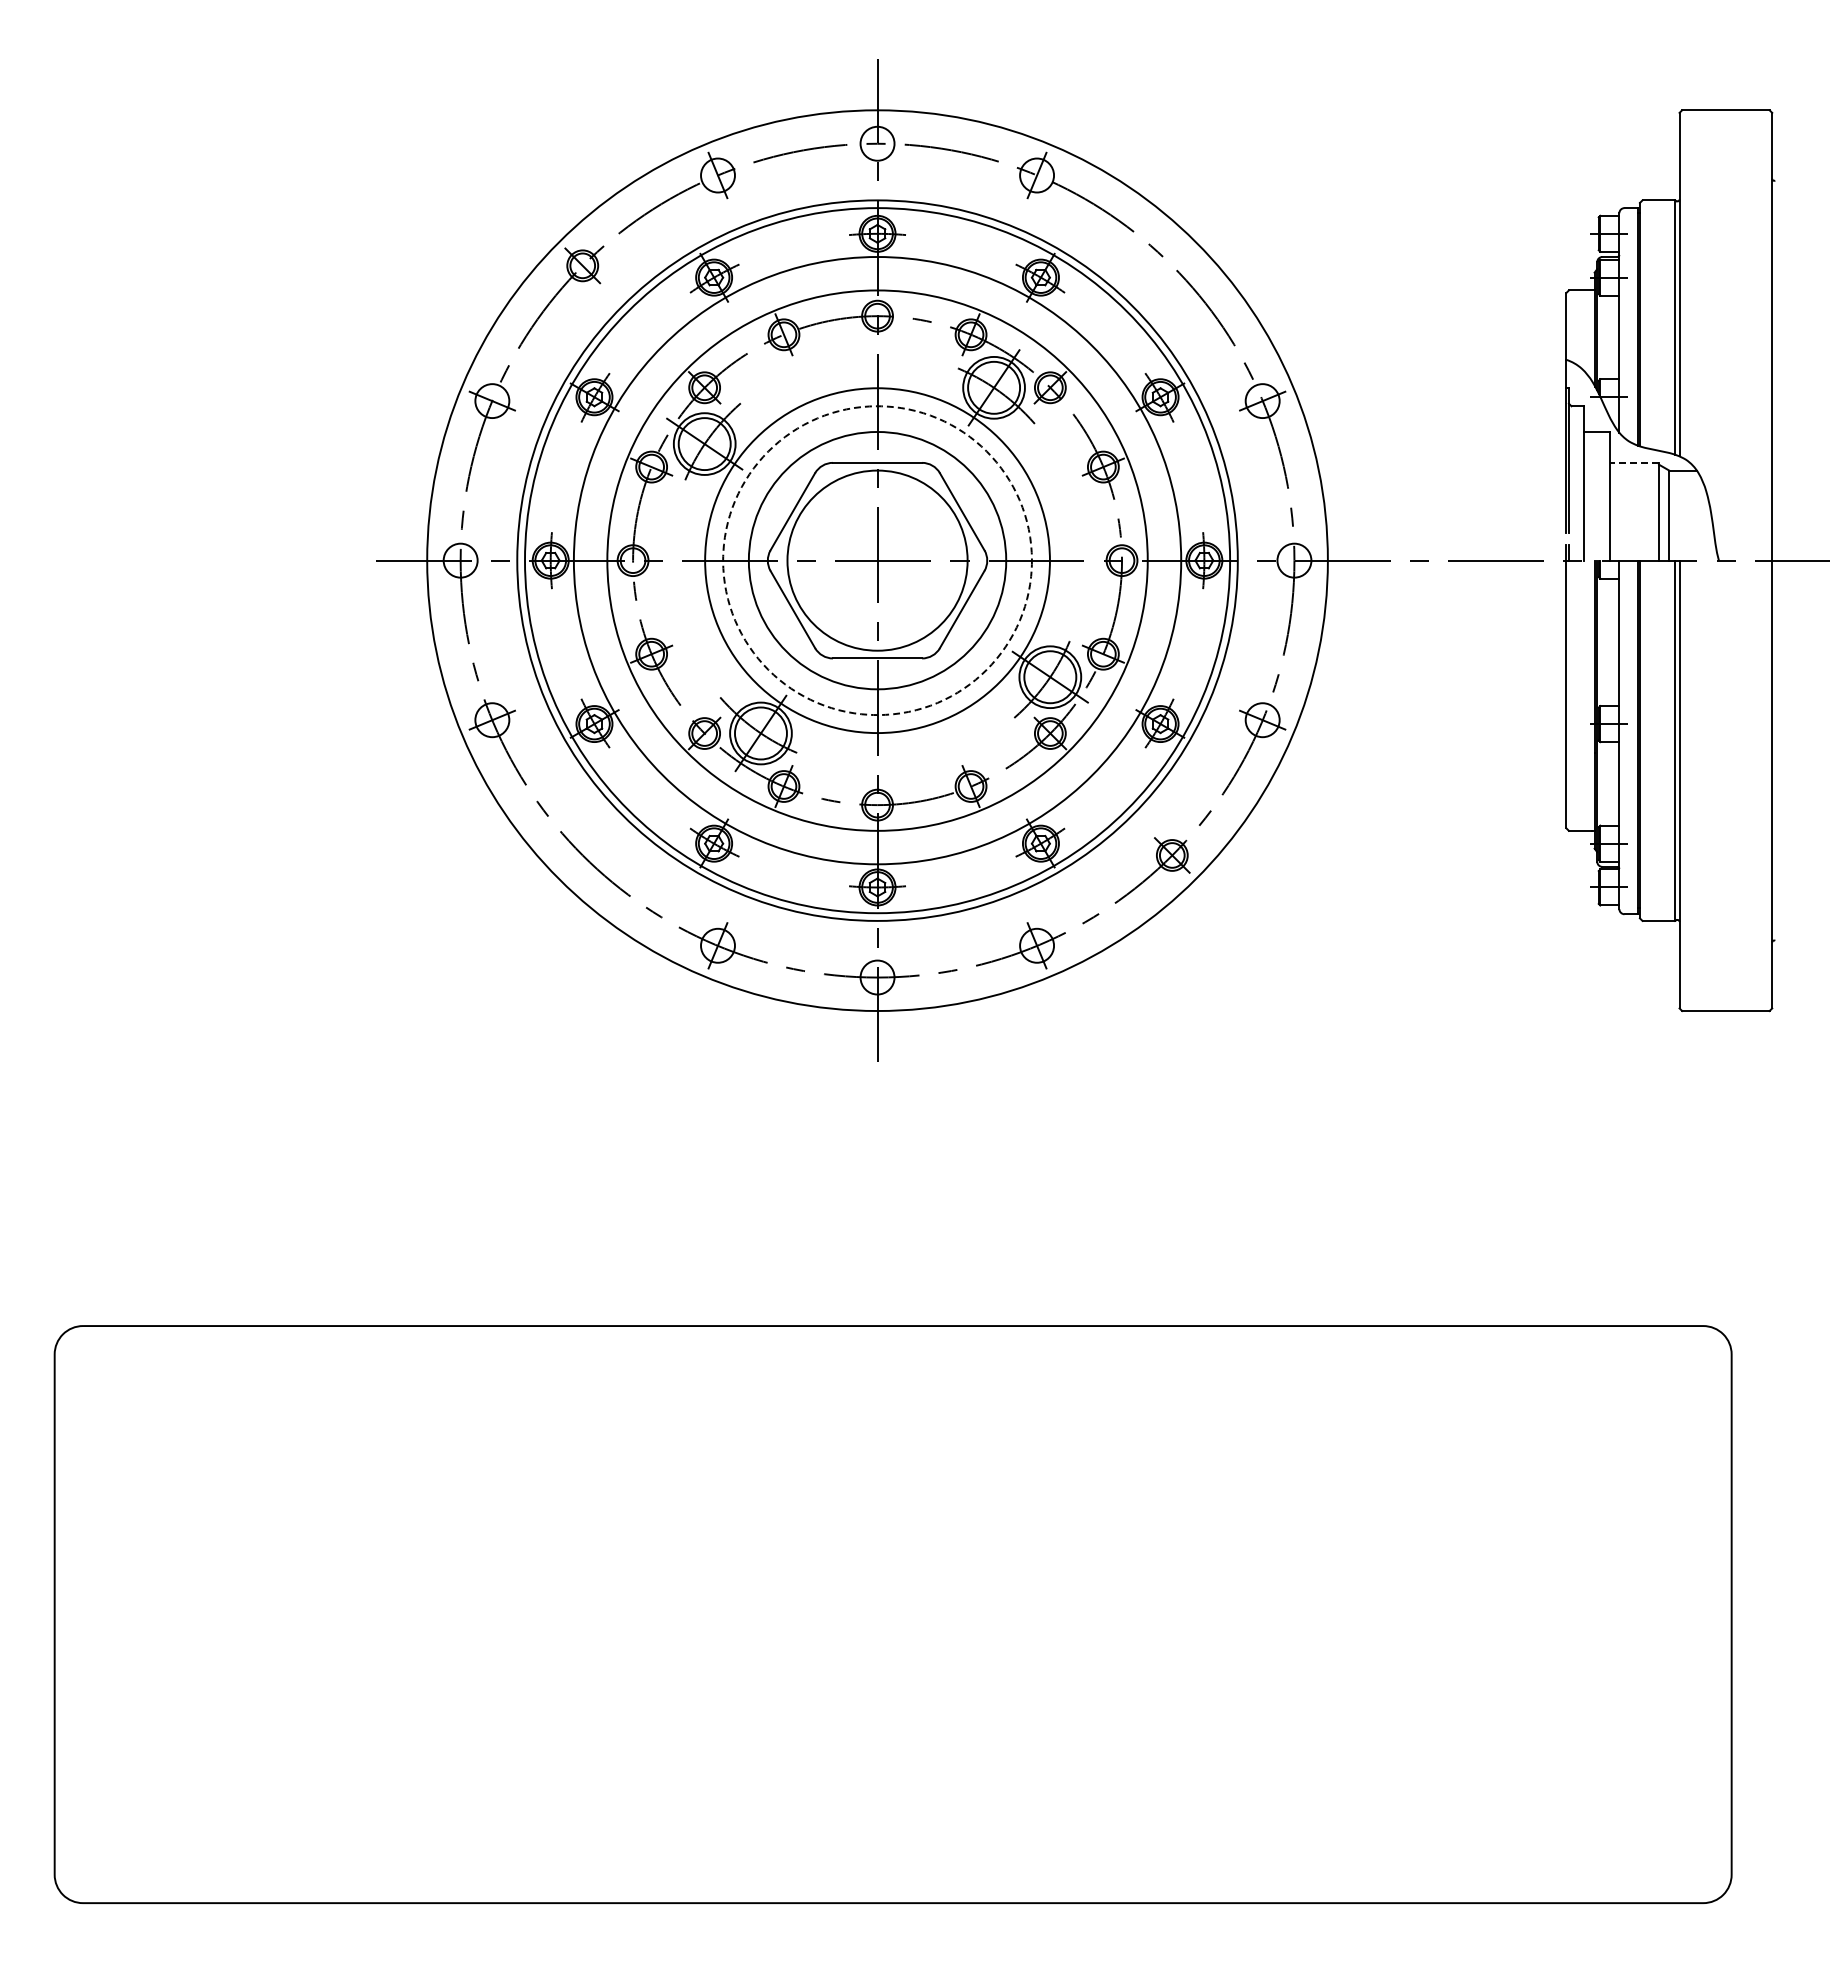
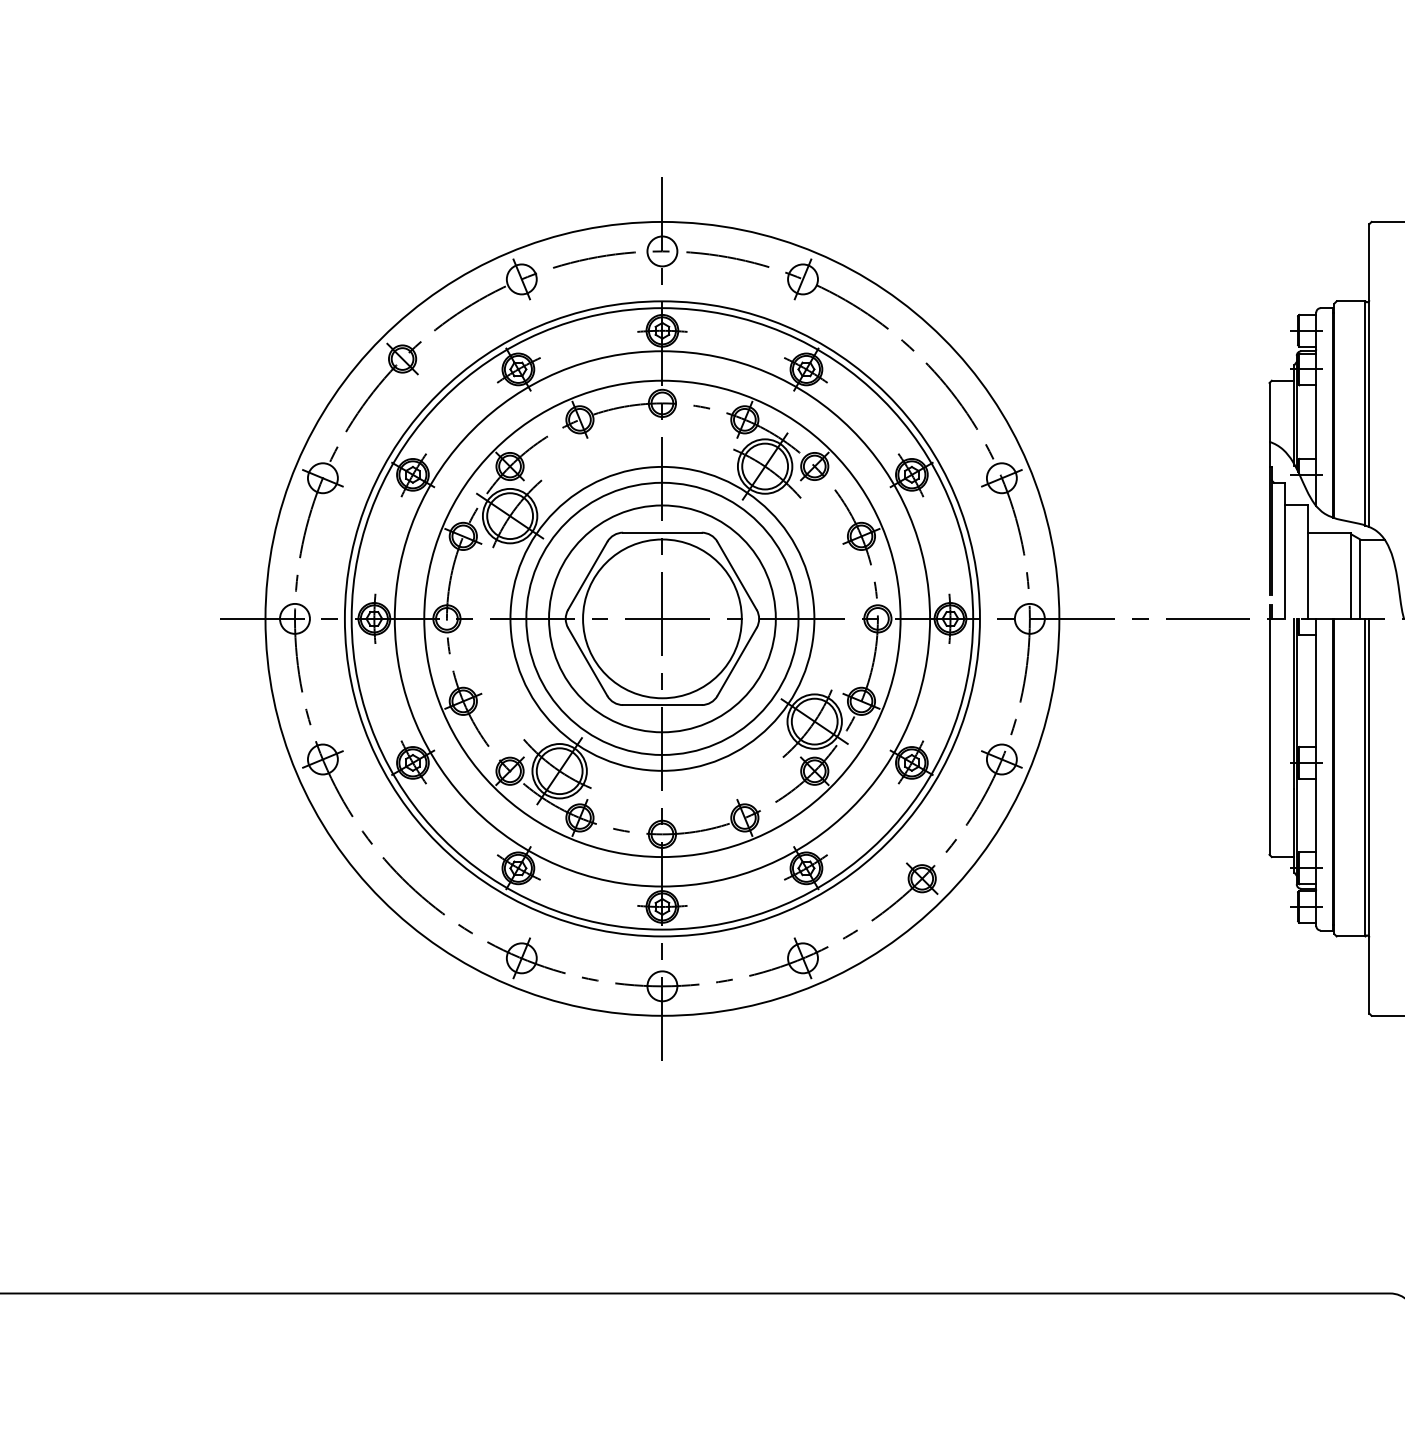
line: (1634, 462) -> (1329, 532), dashed -> solid
circle: (877, 560) -> (662, 618), dashed -> solid

